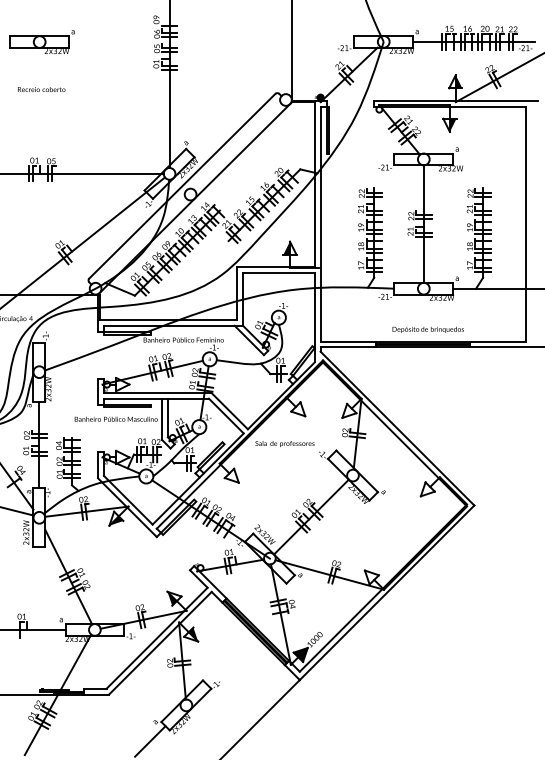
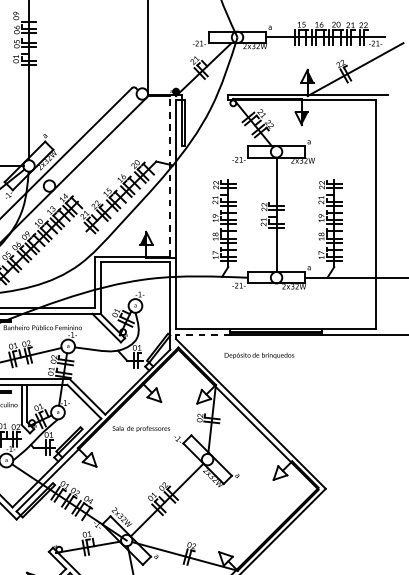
line: (314, 183) -> (170, 175), solid -> dashed
text: (427, 329) -> (258, 355), moved
line: (348, 347) -> (203, 334), solid -> dashed

